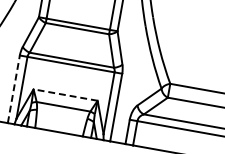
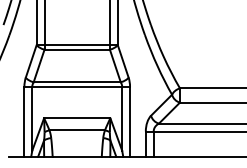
line: (13, 89) -> (24, 121), dashed -> solid
line: (64, 95) -> (76, 118), dashed -> solid

